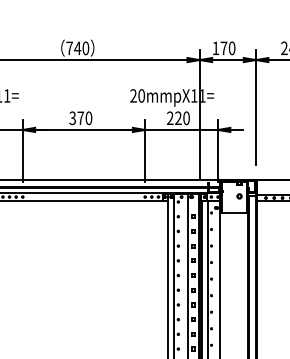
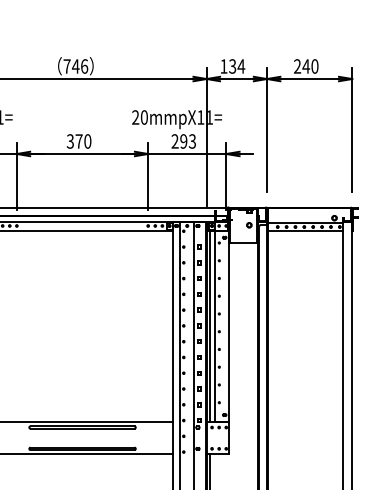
text: (85, 48) -> (84, 66), 740 -> 746
text: (228, 48) -> (237, 66), 170 -> 134
text: (182, 118) -> (188, 141), 220 -> 293

